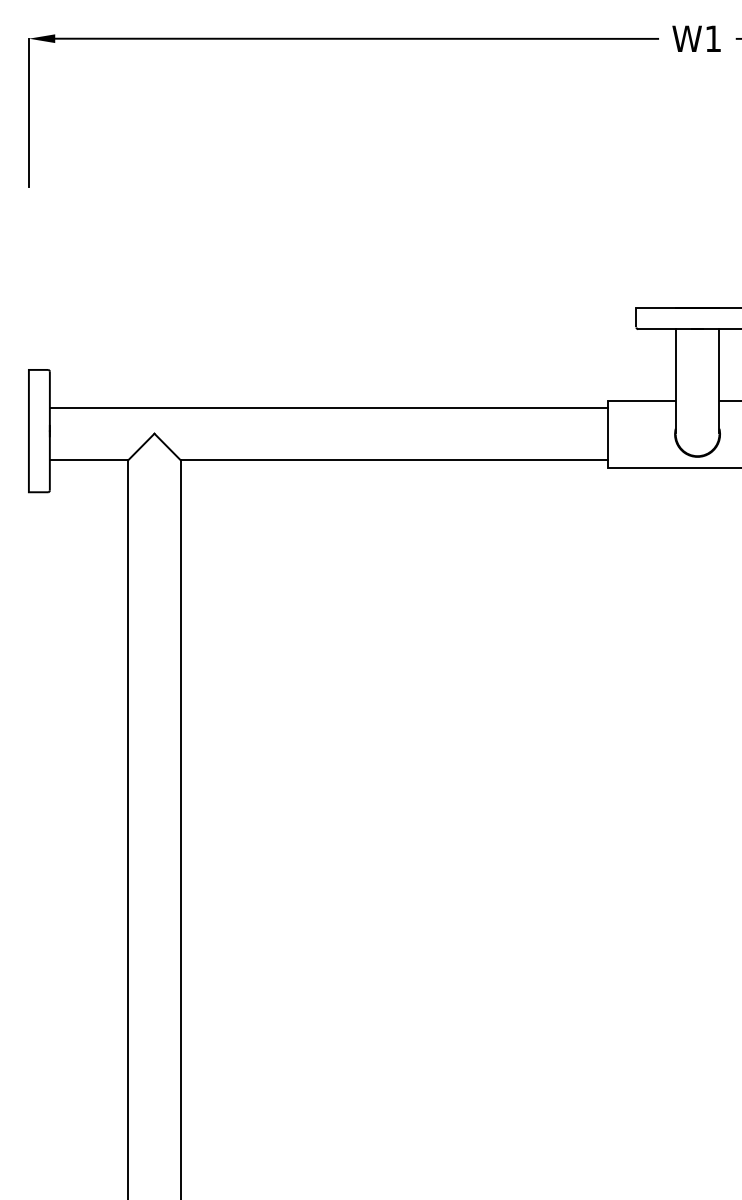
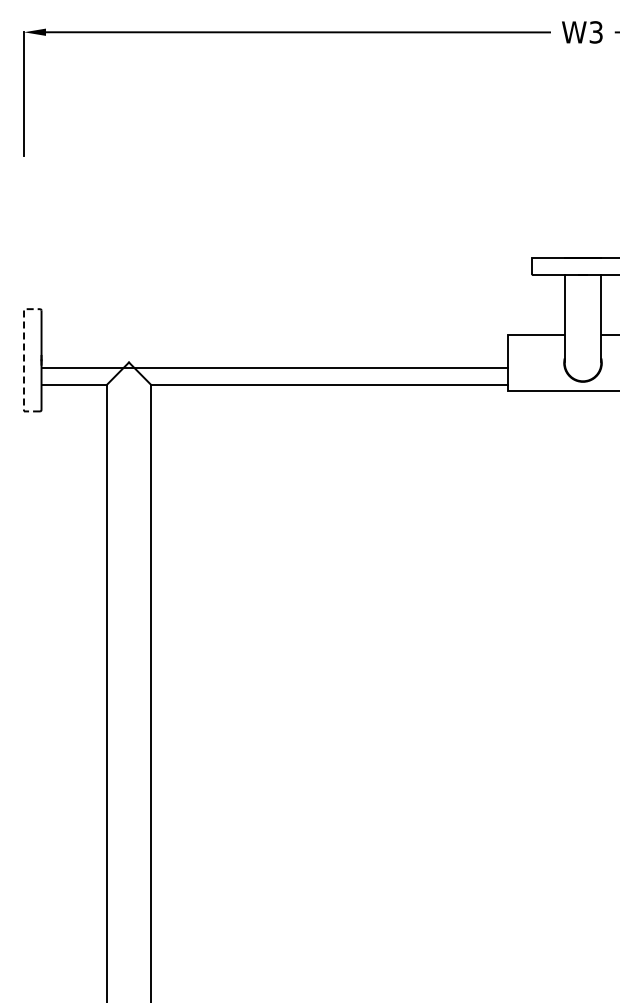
text: (712, 38) -> (595, 32), W1 -> W3
line: (328, 407) -> (274, 367), moved
line: (29, 430) -> (24, 359), solid -> dashed

